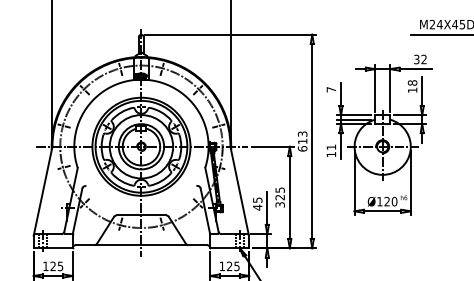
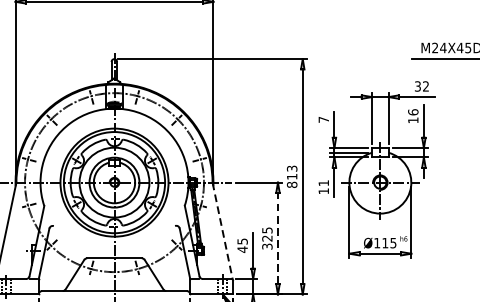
text: (412, 82) -> (413, 111), 18 -> 16
text: (302, 148) -> (291, 184), 613 -> 813
line: (239, 190) -> (222, 230), solid -> dashed
line: (289, 197) -> (277, 238), solid -> dashed
text: (390, 201) -> (388, 242), Ø120 -> Ø115

